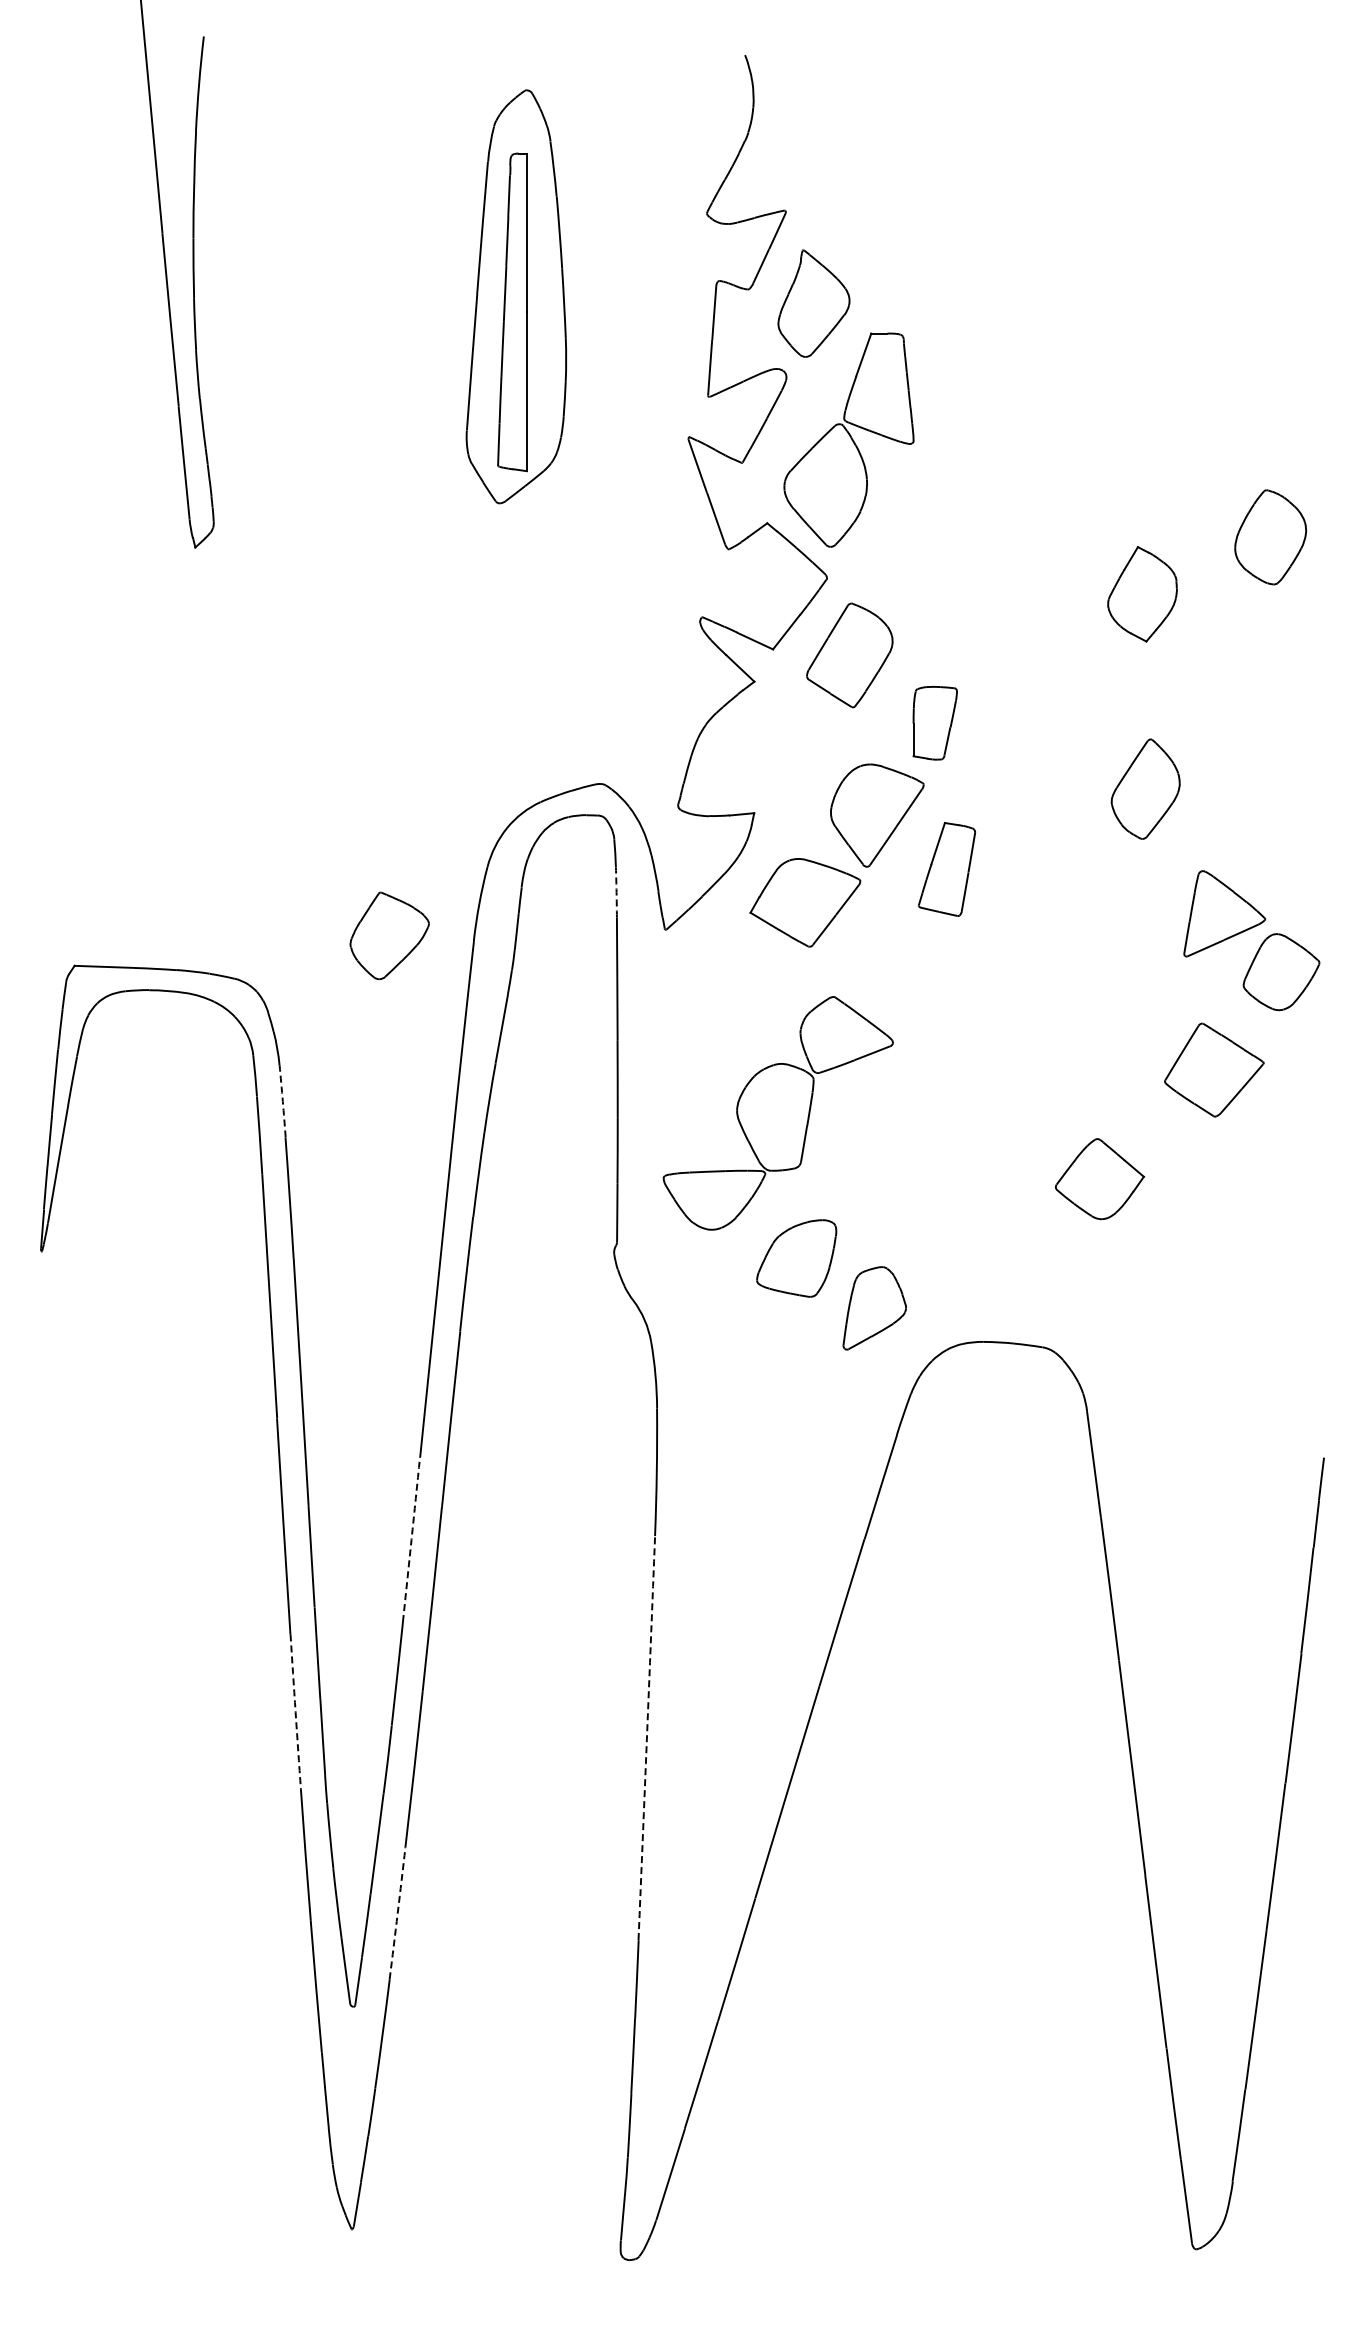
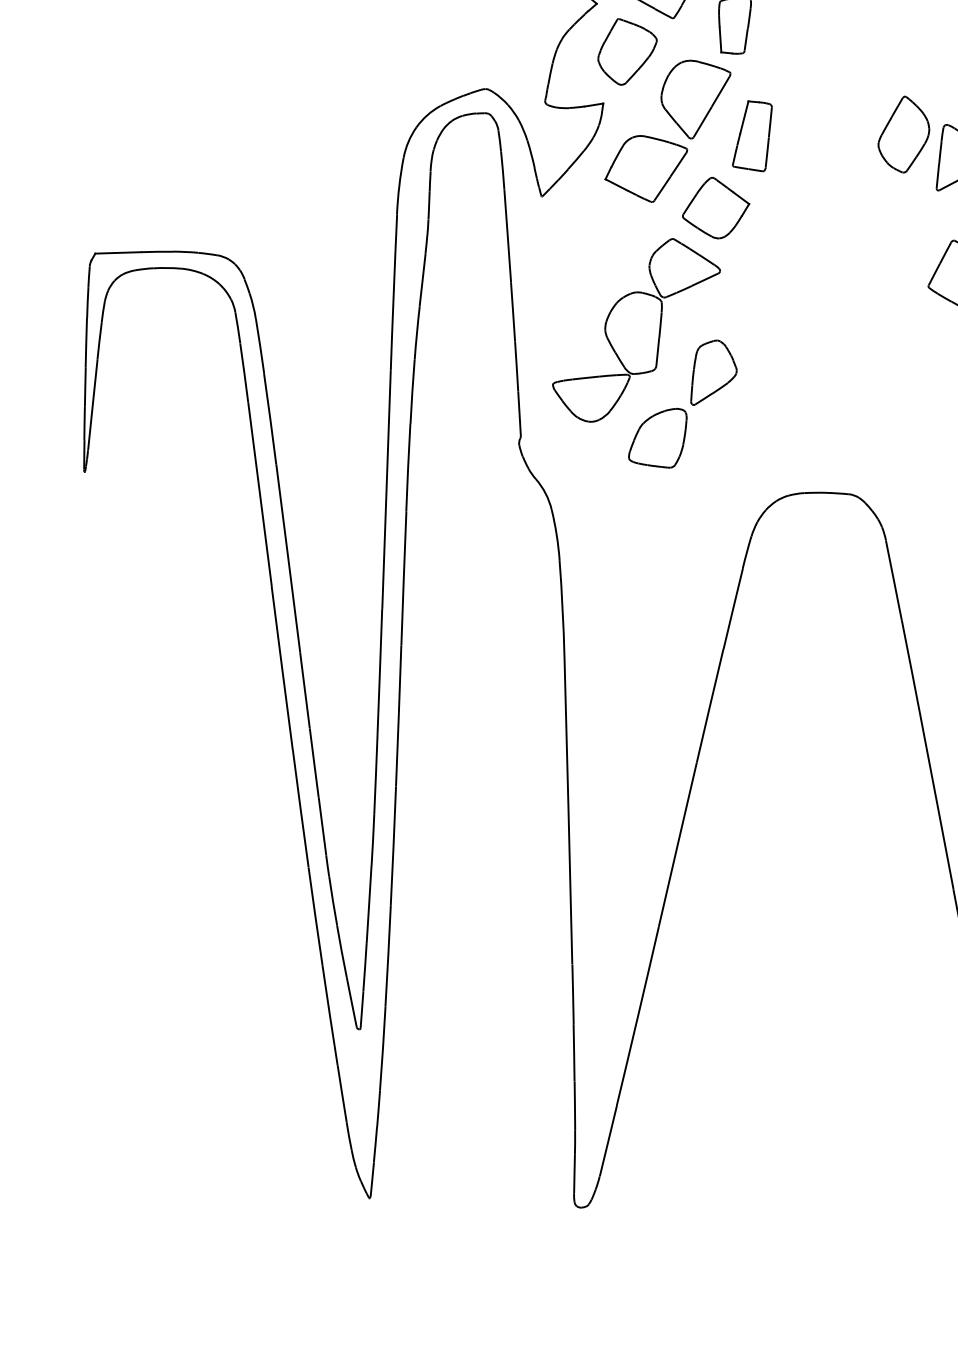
part: (1145, 788) -> (903, 134), moved
arc: (616, 892) -> (502, 170), dashed -> solid
part: (389, 935) -> (627, 51), moved
arc: (282, 1101) -> (259, 346), dashed -> solid
part: (1099, 1179) -> (715, 208), moved
part: (874, 1308) -> (712, 372), moved
arc: (411, 1539) -> (379, 671), dashed -> solid
arc: (295, 1712) -> (300, 809), dashed -> solid
arc: (646, 1738) -> (568, 811), dashed -> solid
arc: (397, 1913) -> (388, 956), dashed -> solid

